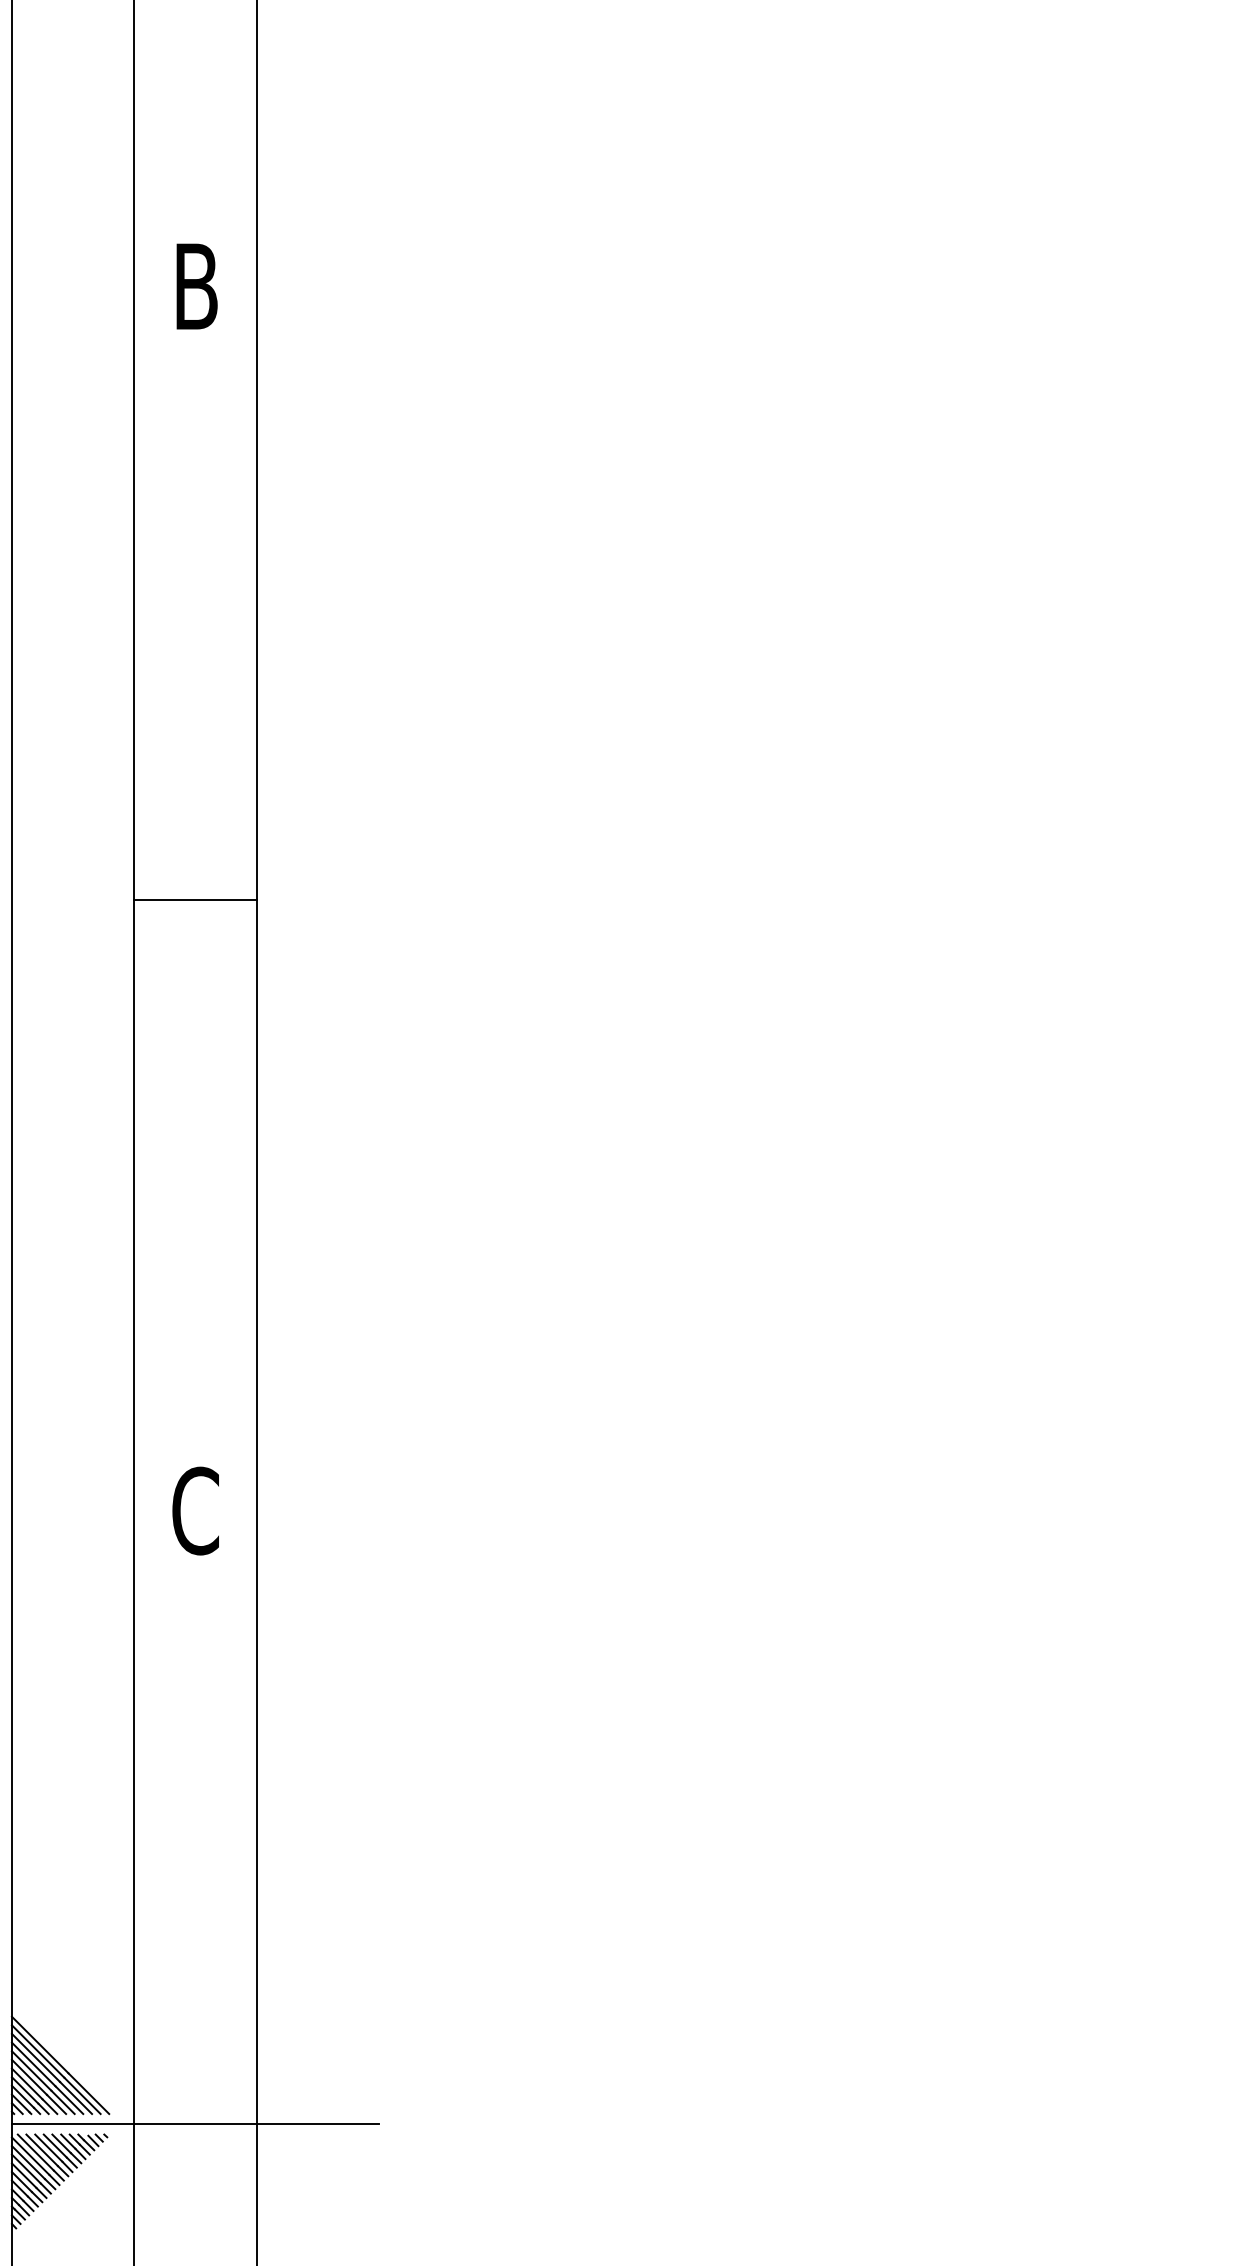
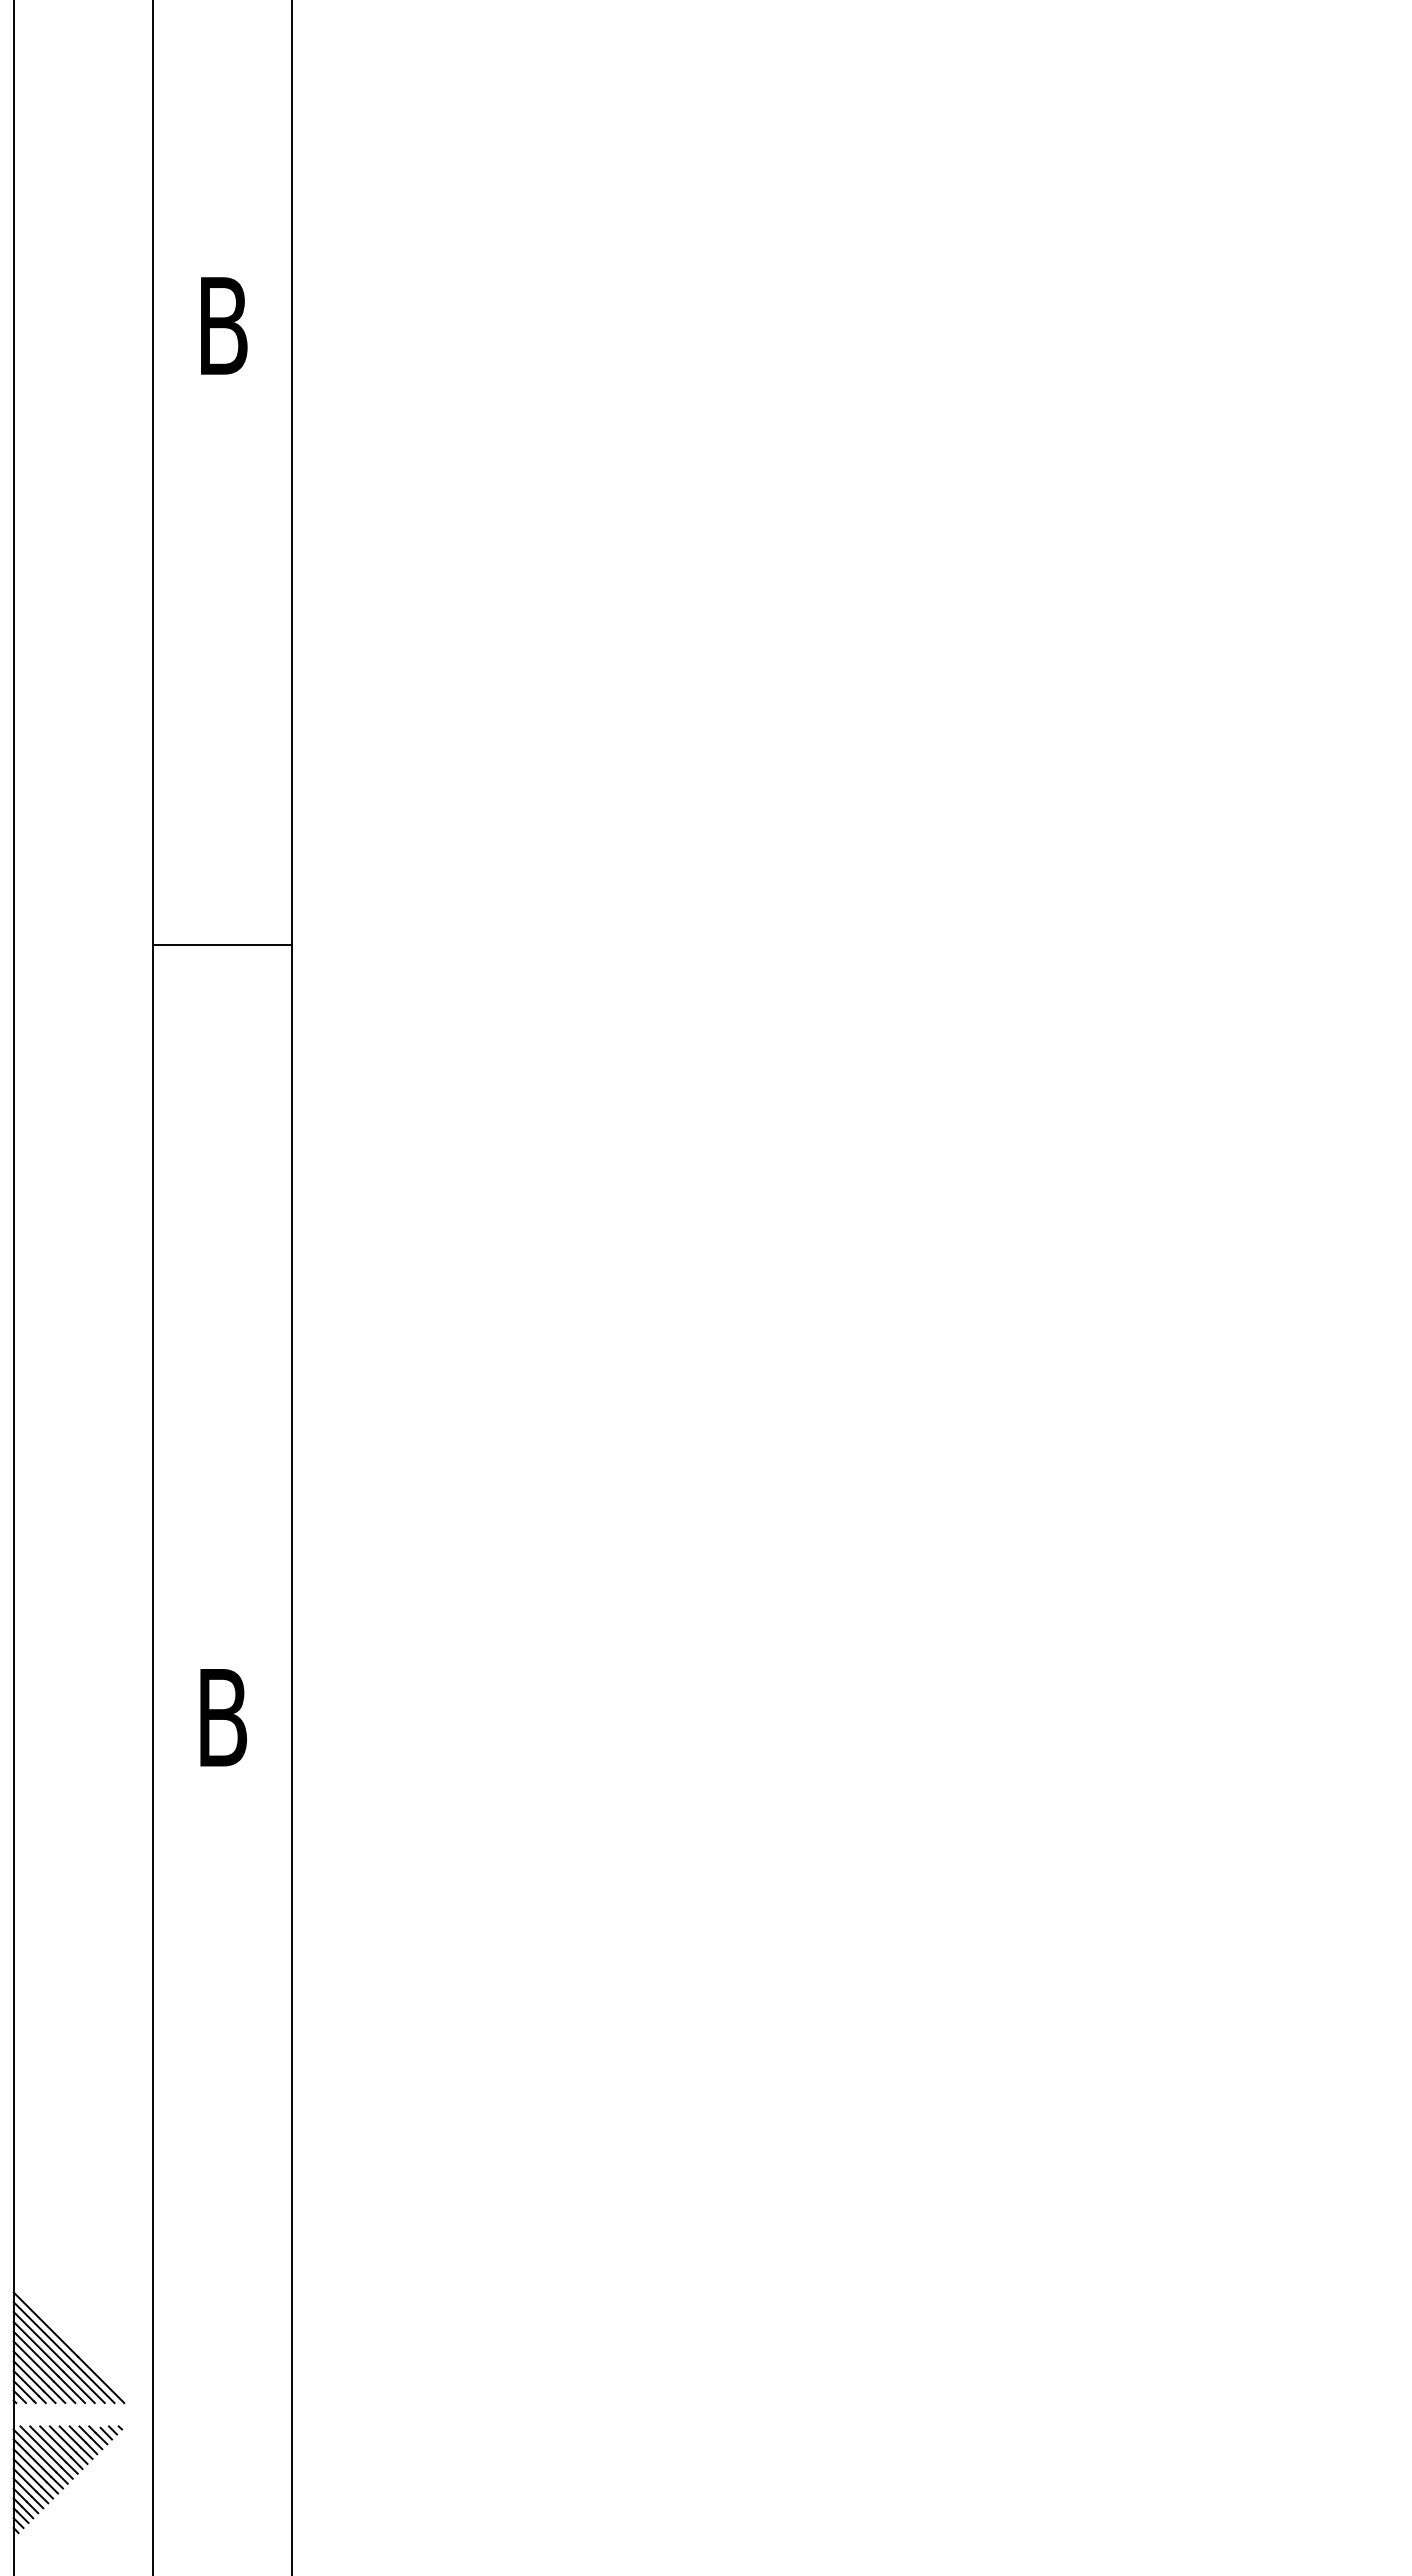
line: (195, 899) -> (222, 944), moved
text: (195, 1510) -> (222, 1717), C -> B
line: (195, 2124) -> (222, 2414), removed

